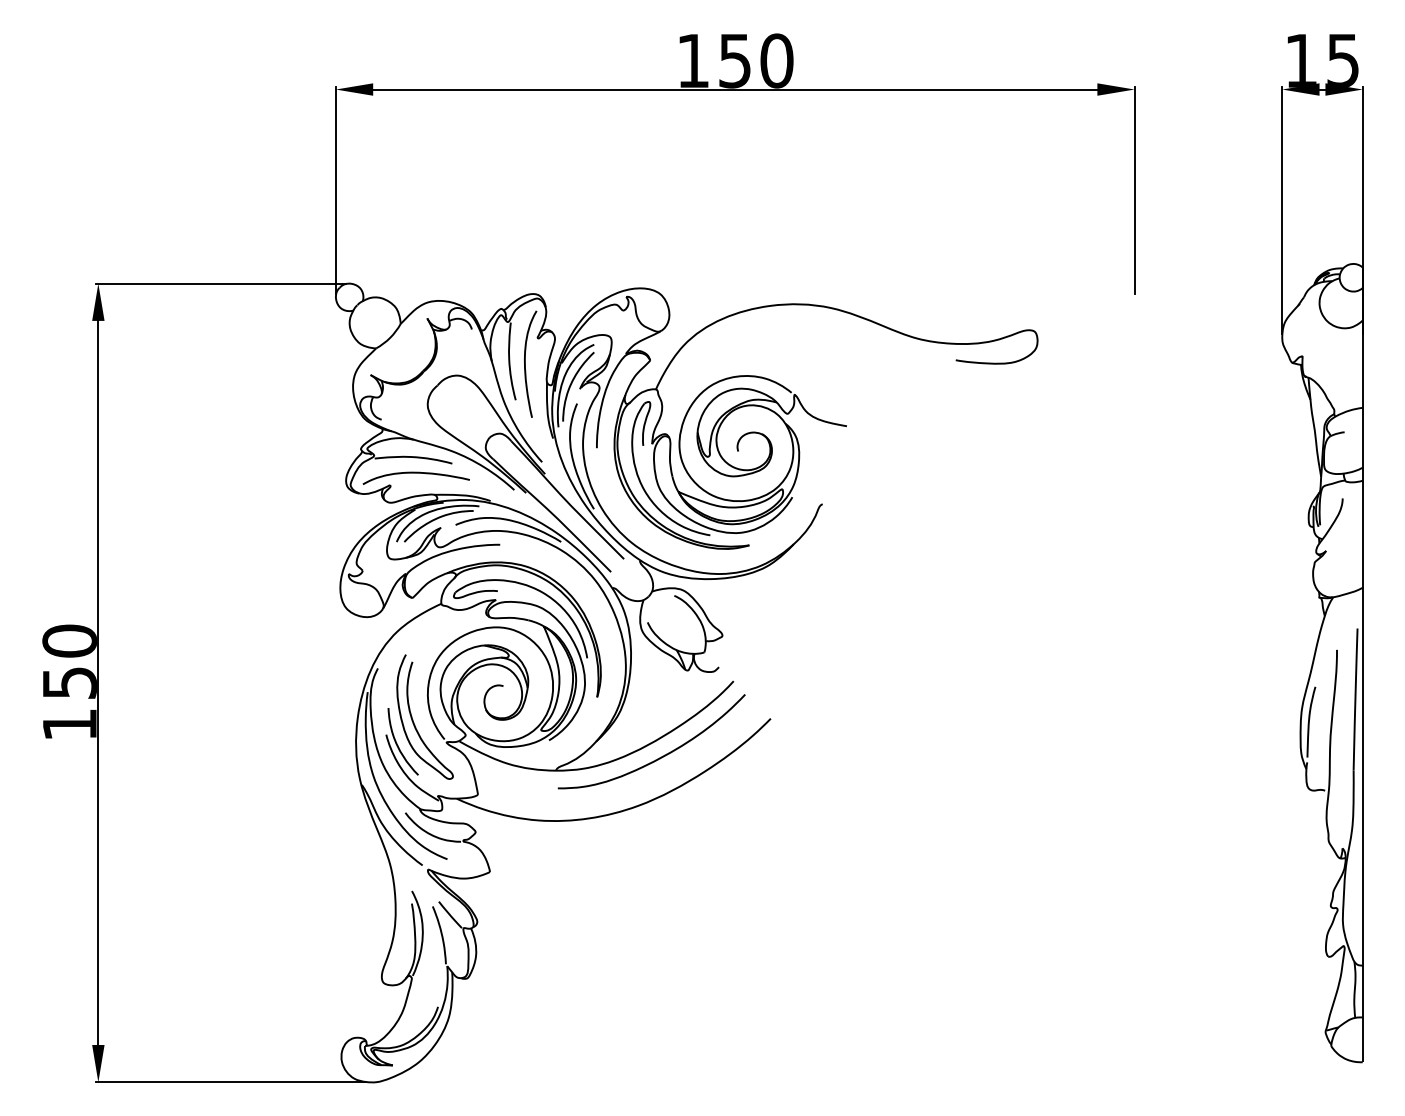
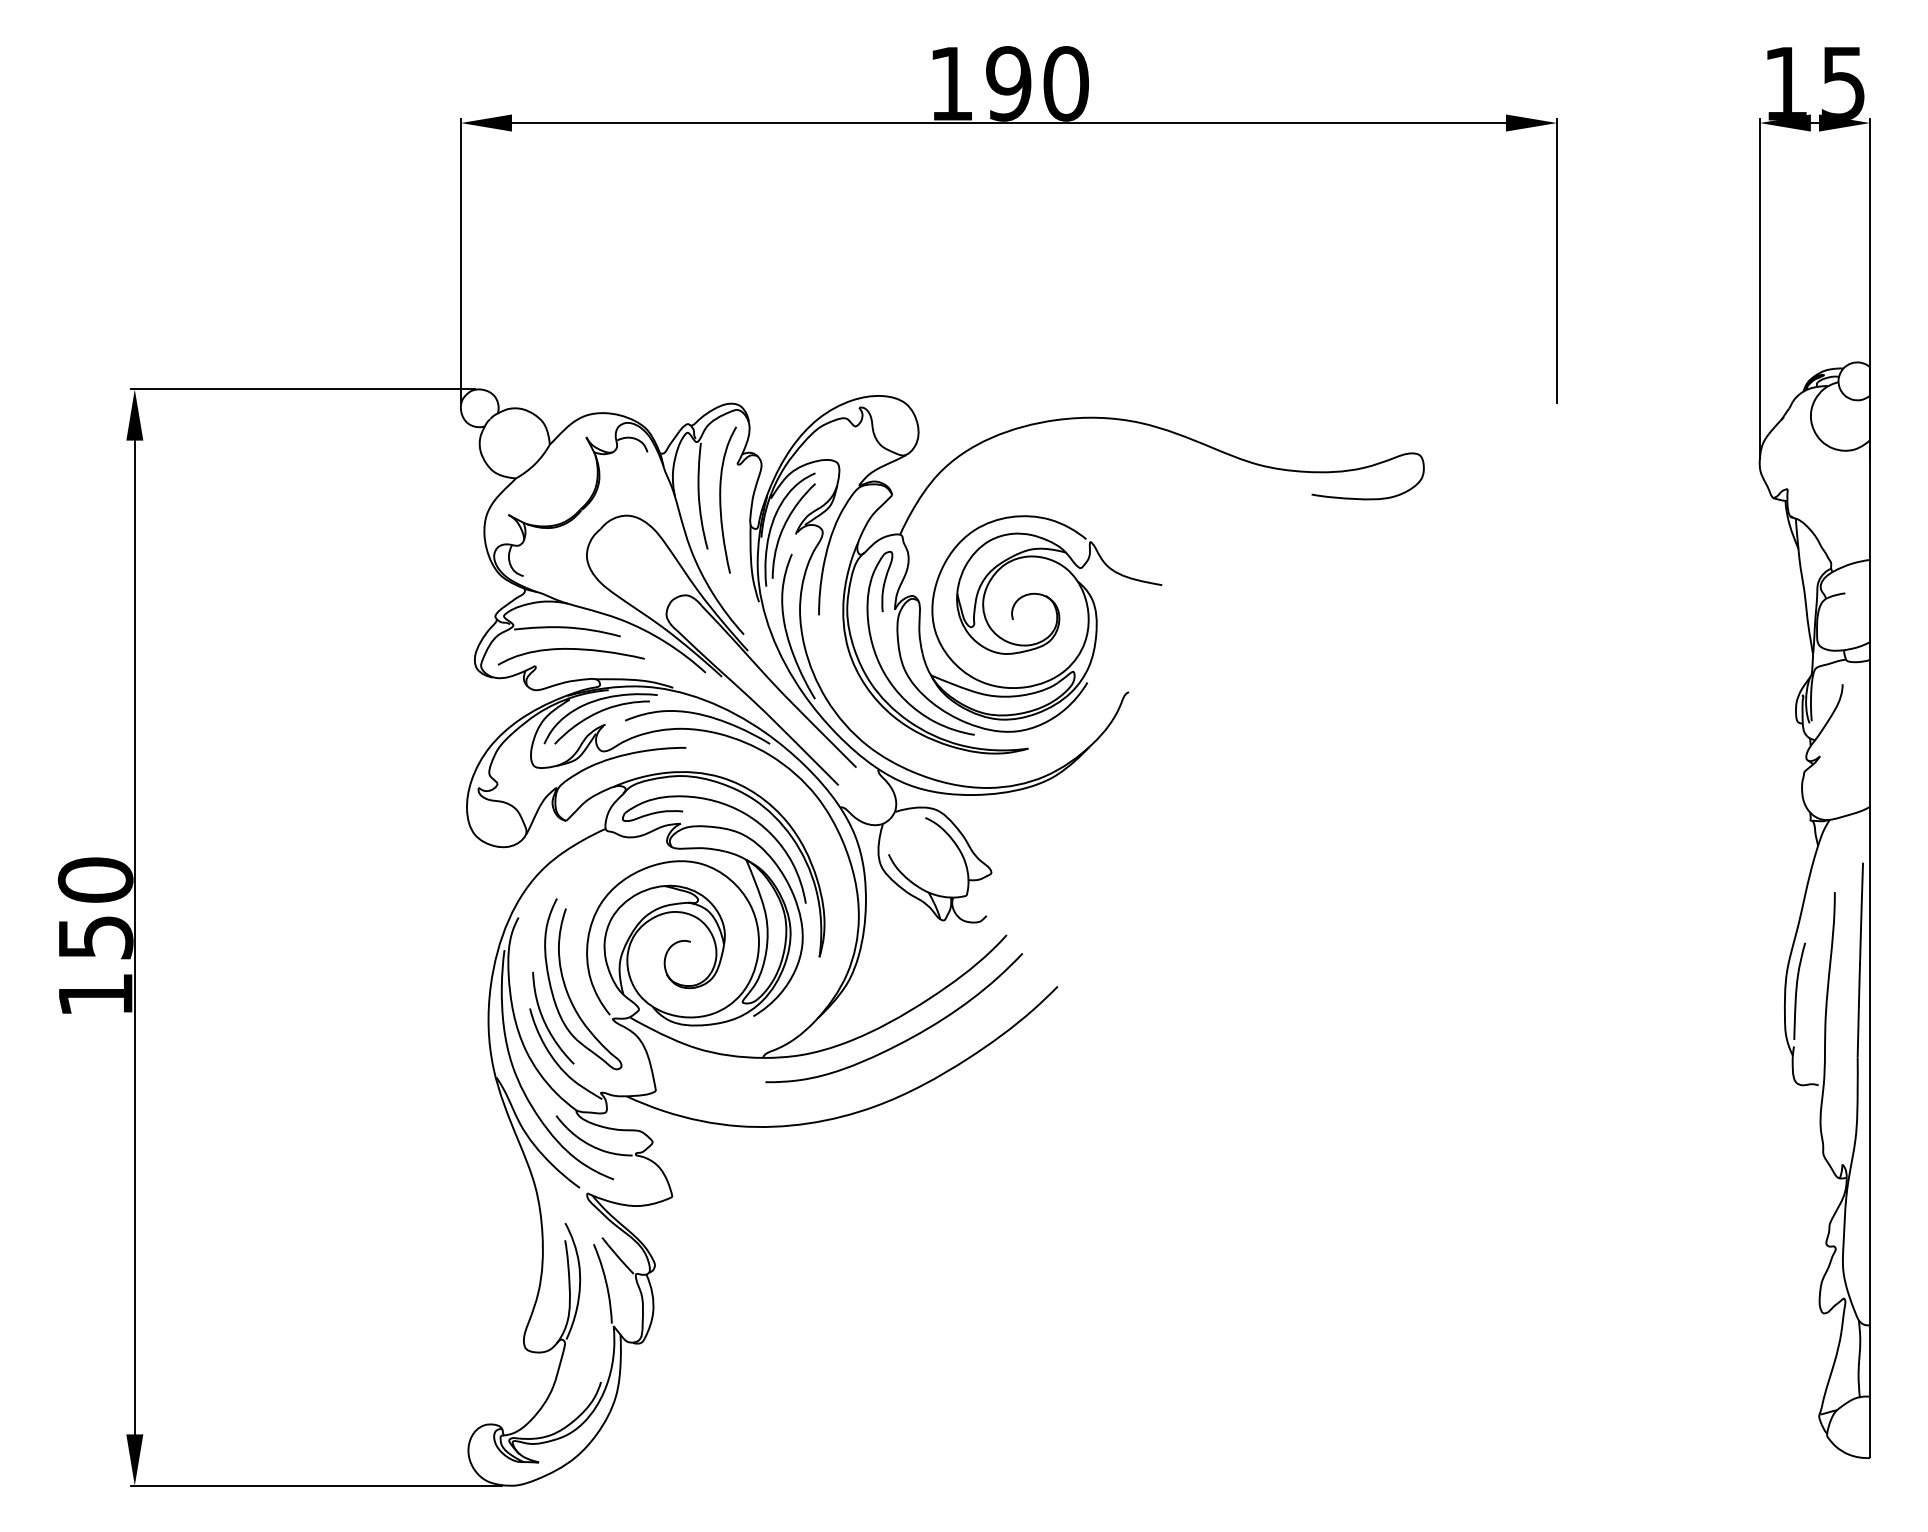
text: (734, 60) -> (1008, 83), 150 -> 190

